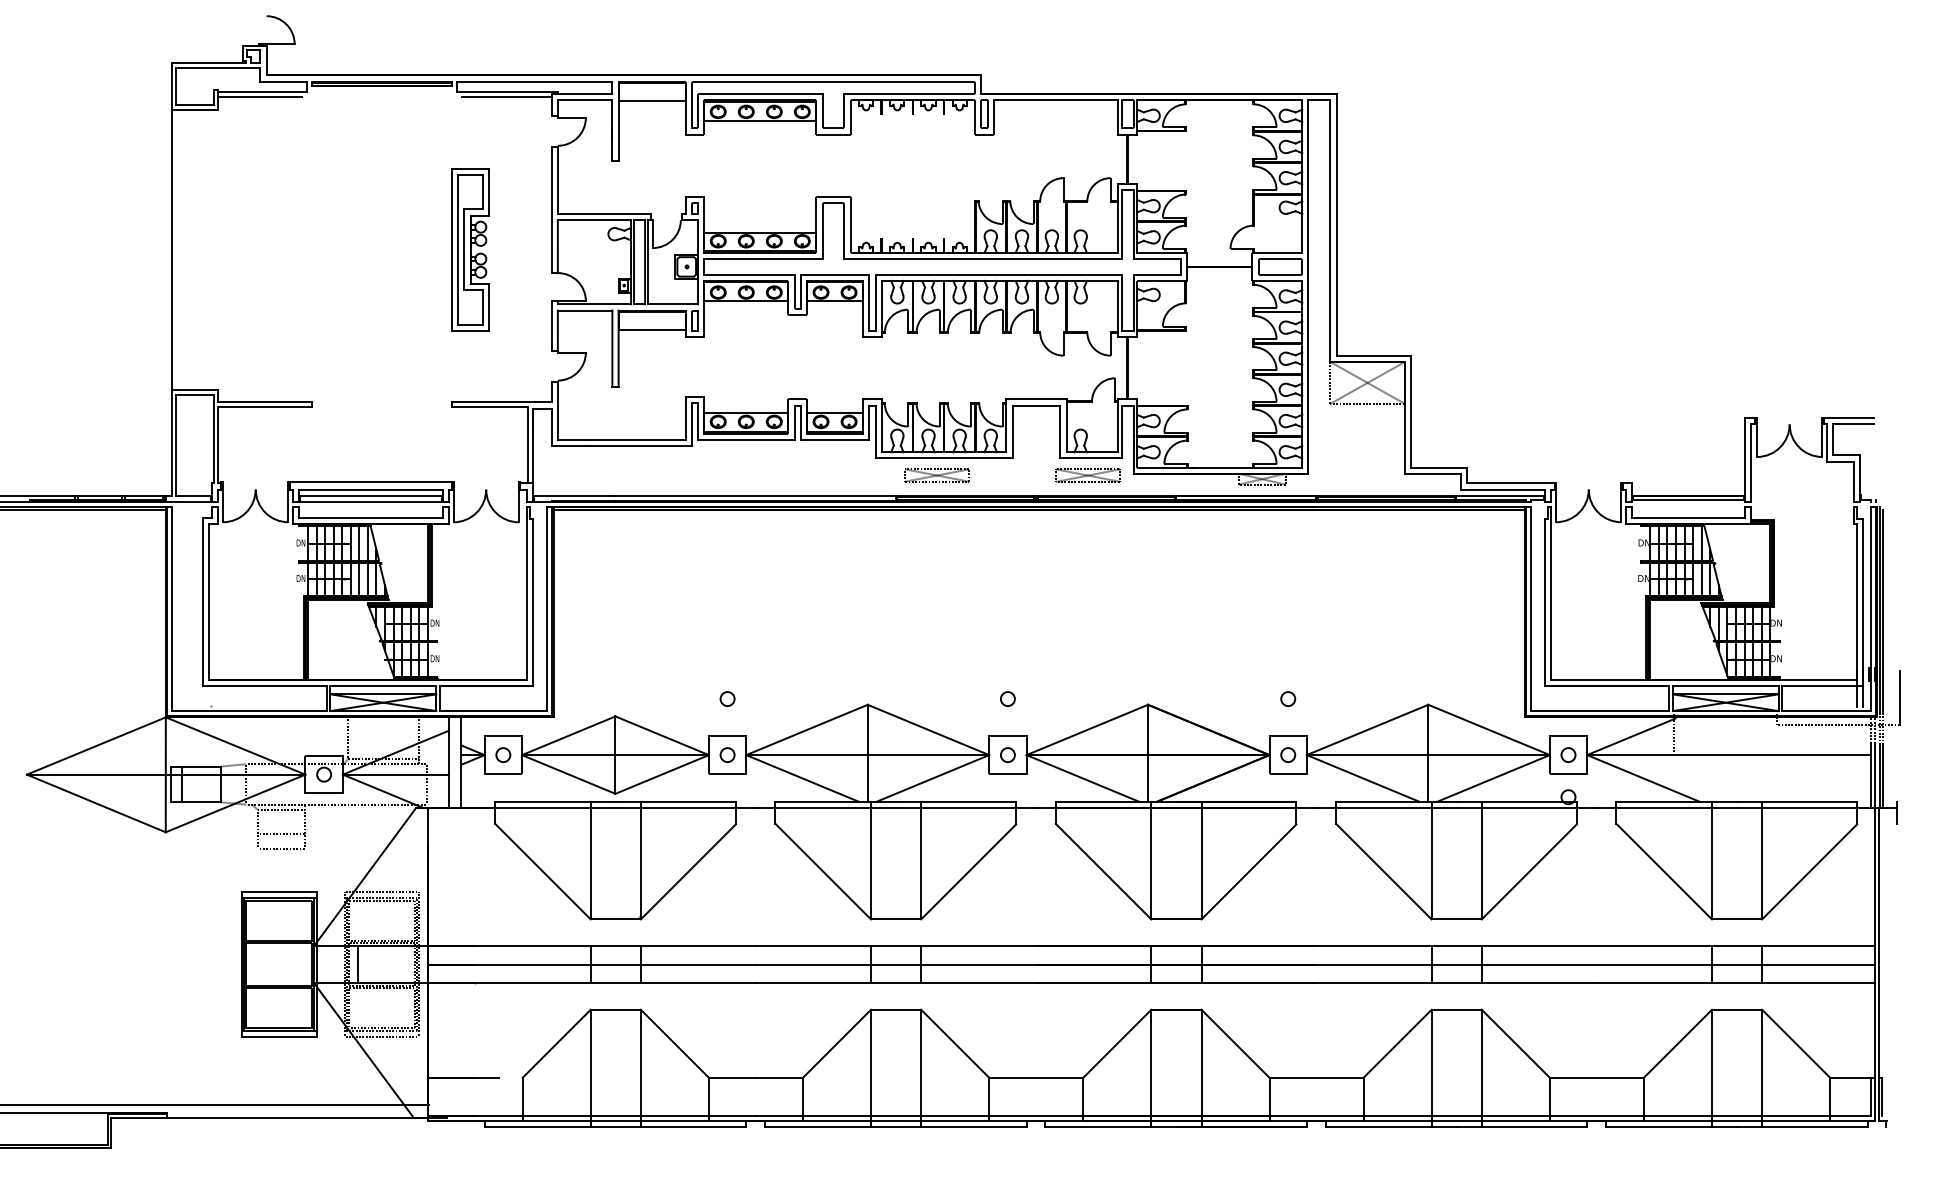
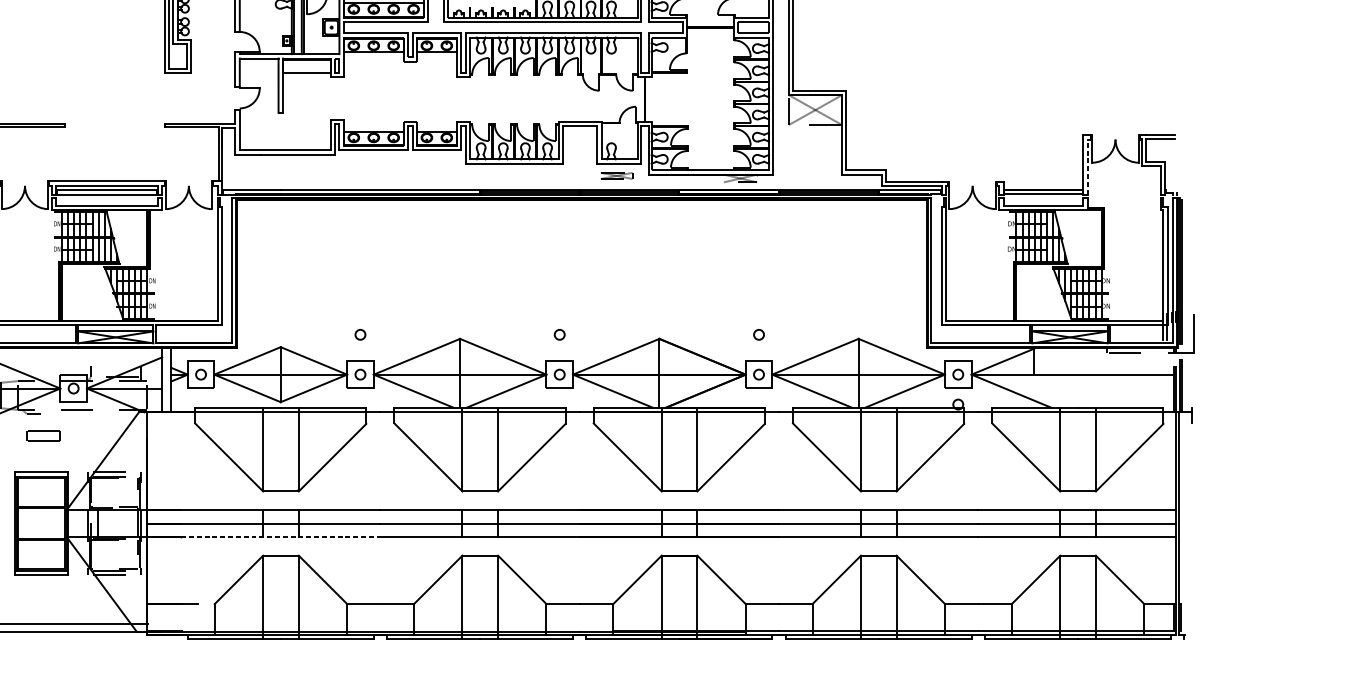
line: (1750, 463) -> (1087, 167), solid -> dashed
part: (936, 475) -> (508, 175), removed
part: (1087, 475) -> (616, 175), size x0.7
line: (615, 983) -> (280, 537), solid -> dashed

